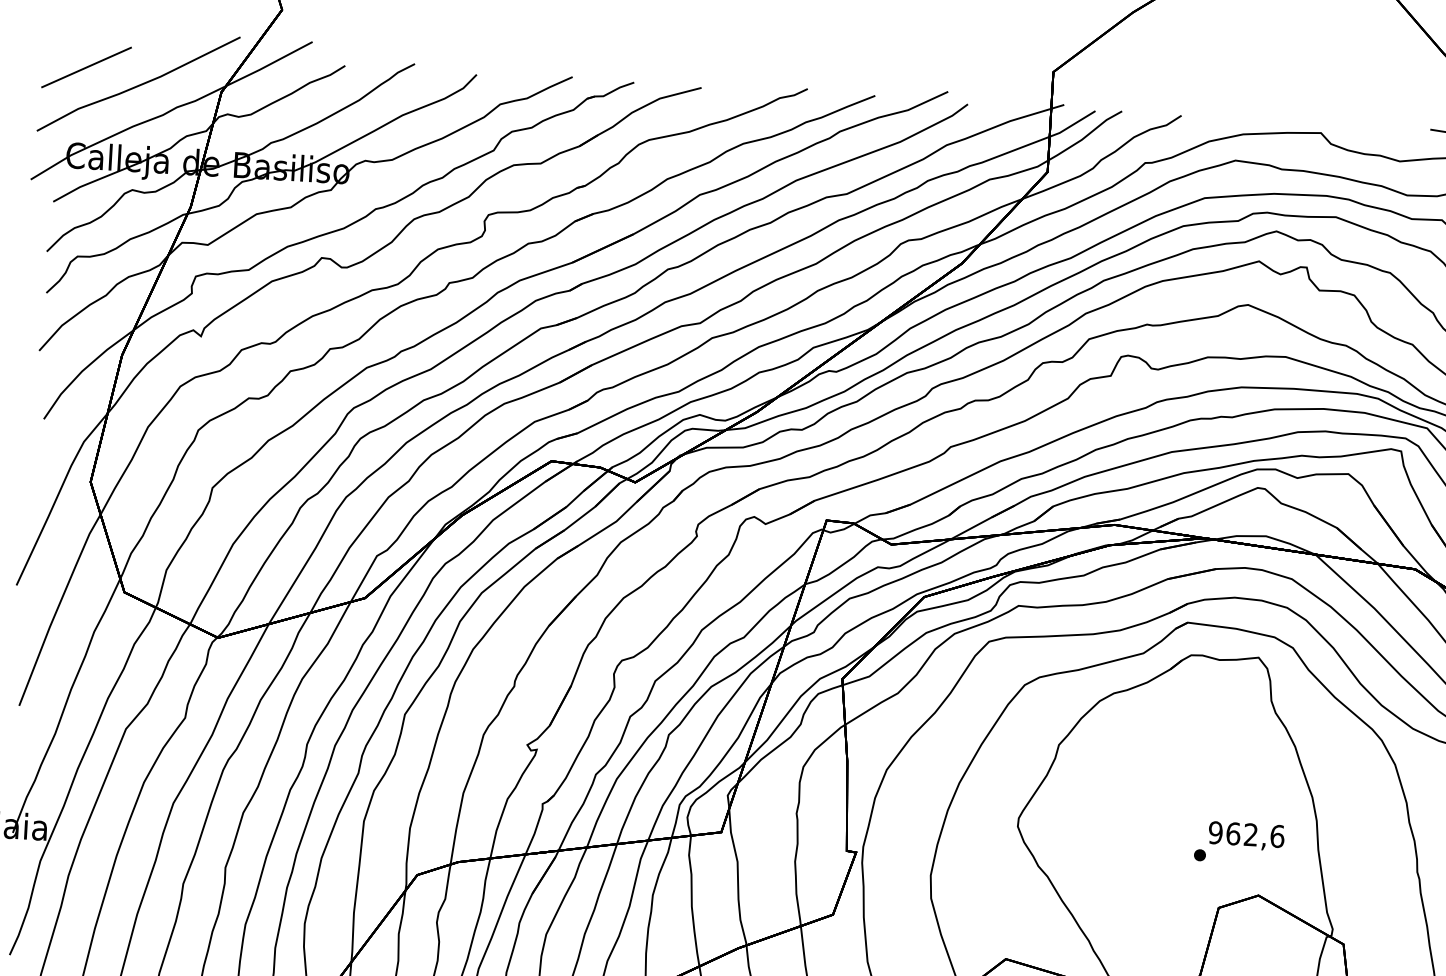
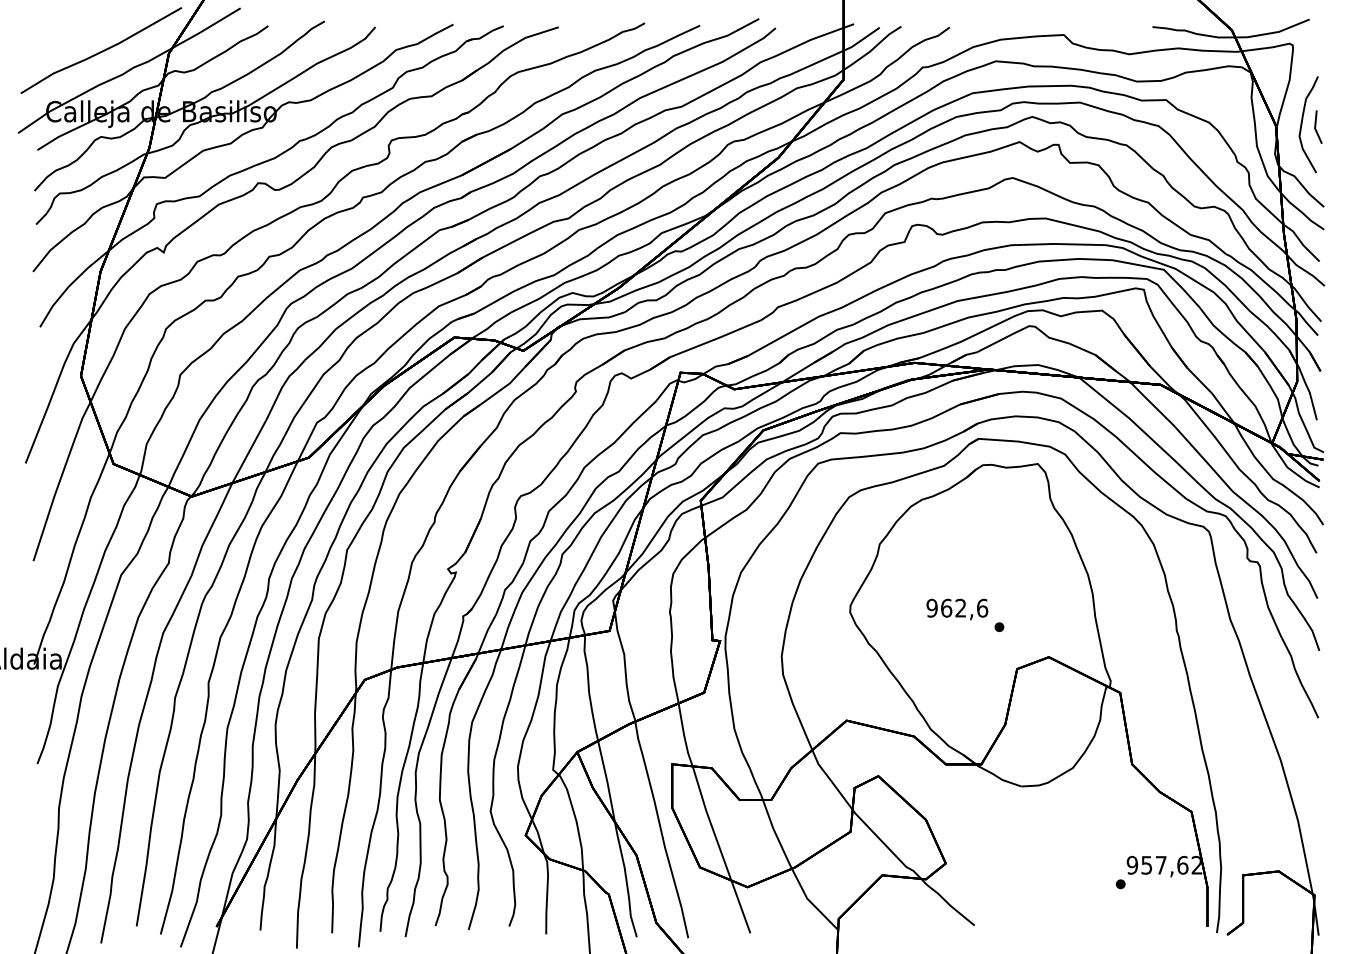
line: (86, 67) -> (58, 39), removed
text: (1246, 836) -> (957, 609), moved

